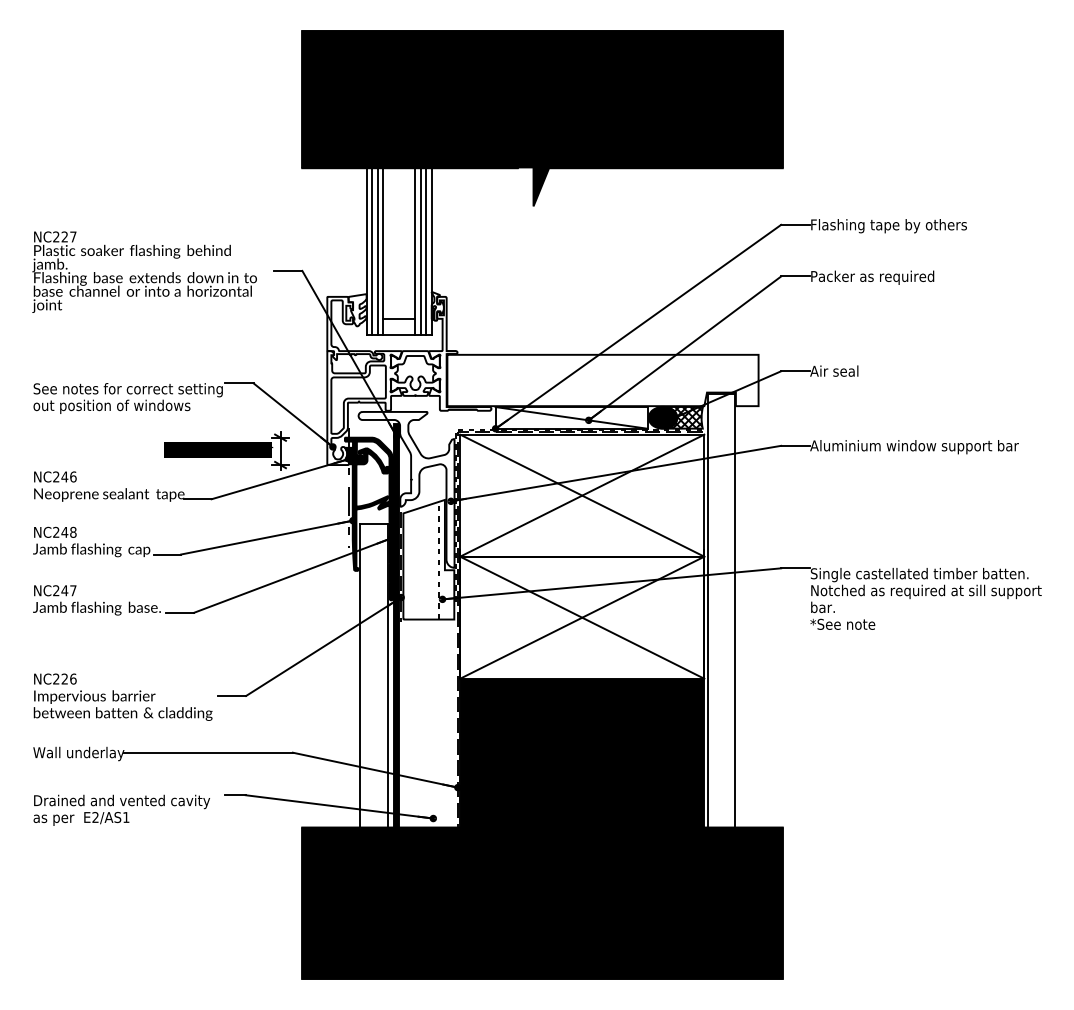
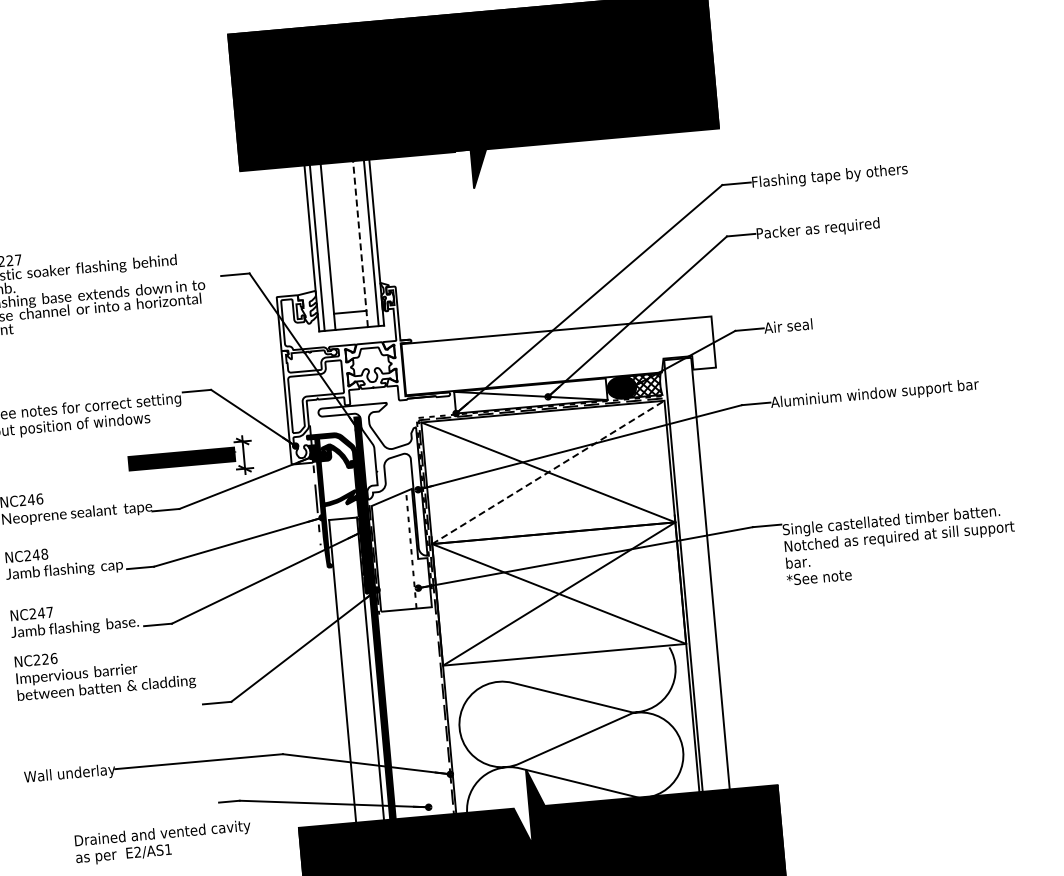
line: (377, 247) -> (322, 243), removed
line: (420, 247) -> (365, 239), removed
line: (415, 248) -> (360, 241), solid -> dashed
line: (582, 495) -> (548, 472), solid -> dashed
text: (122, 696) -> (104, 671), moved
fill: (582, 771) -> (573, 747), removed
text: (121, 809) -> (162, 842), moved

